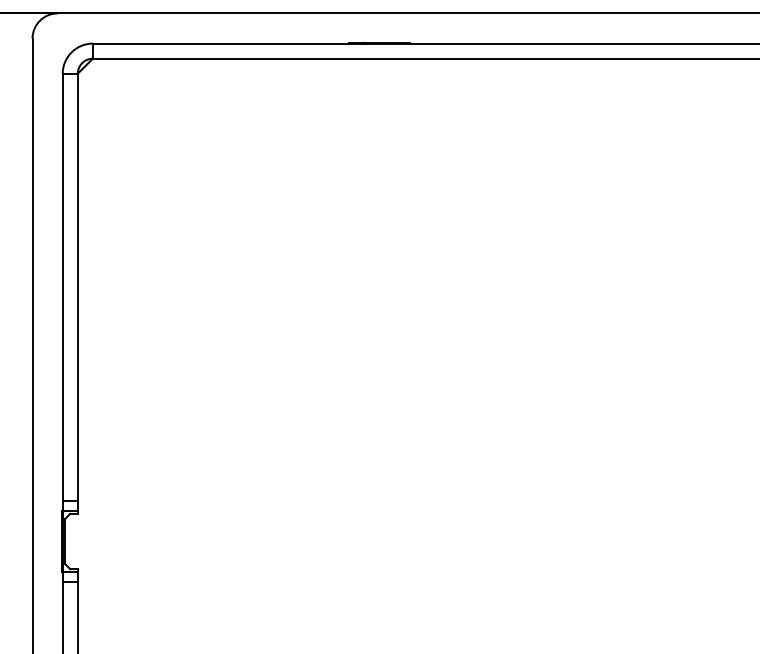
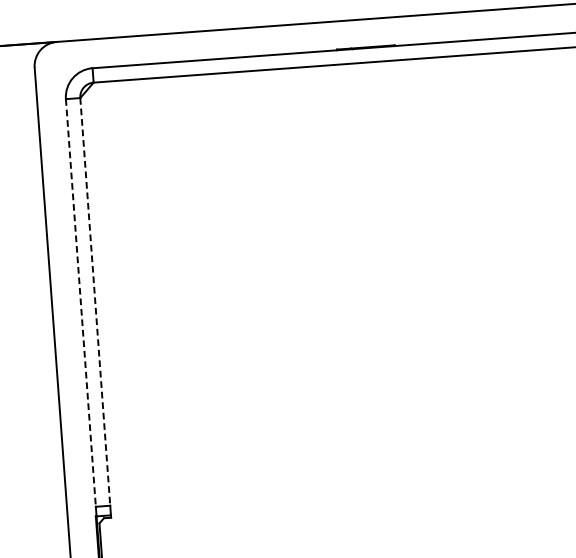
line: (62, 287) -> (80, 302), solid -> dashed
line: (77, 287) -> (94, 301), solid -> dashed

